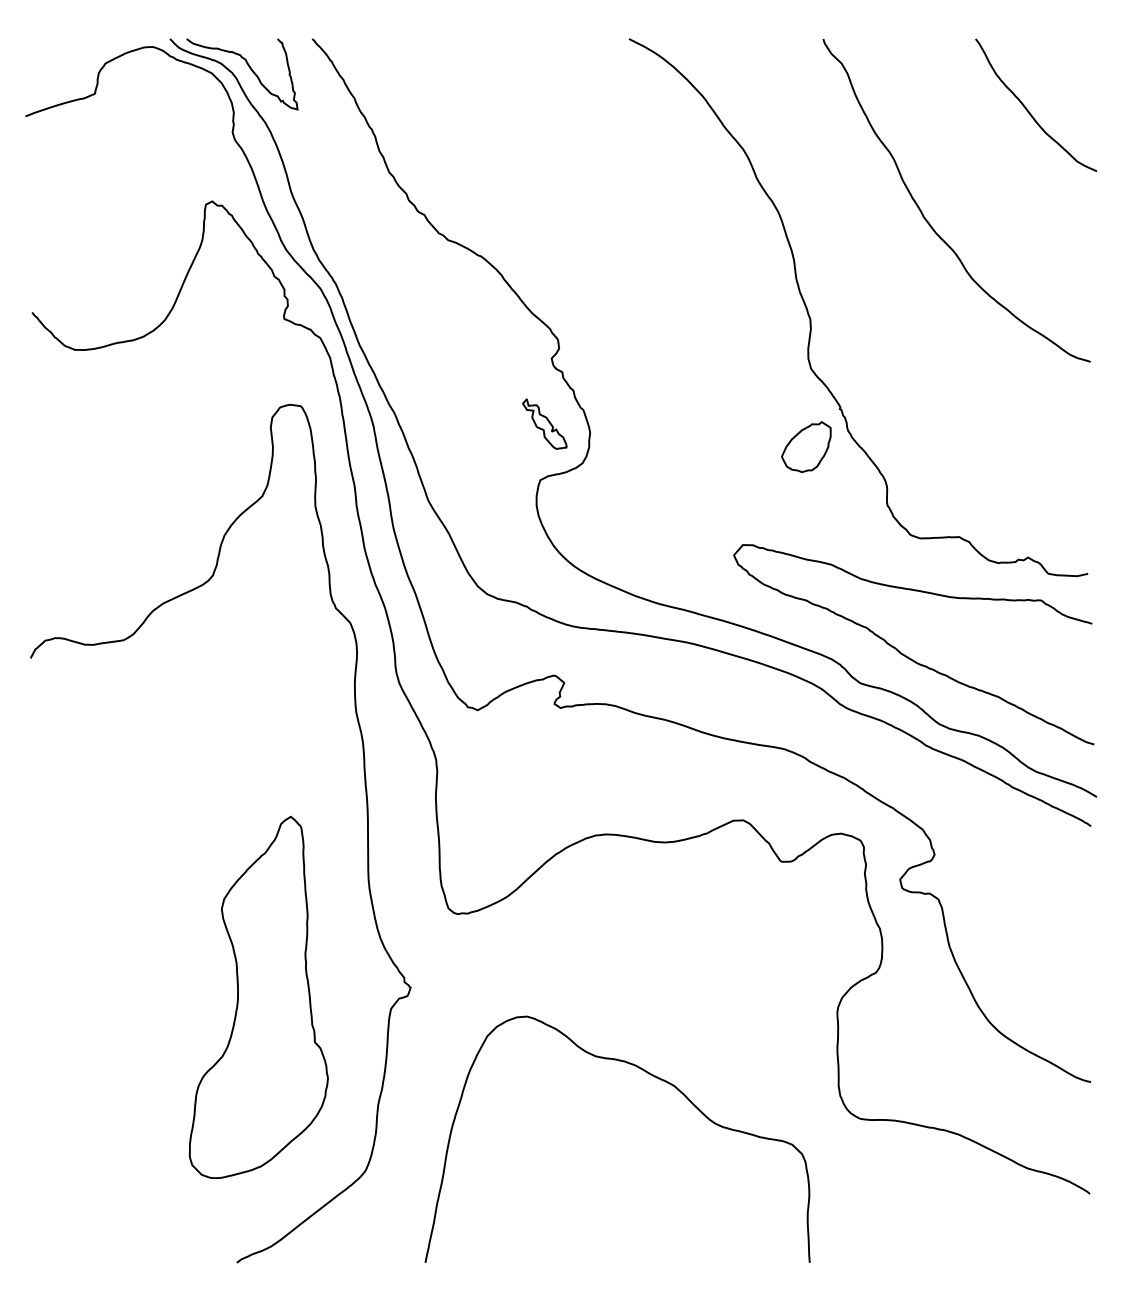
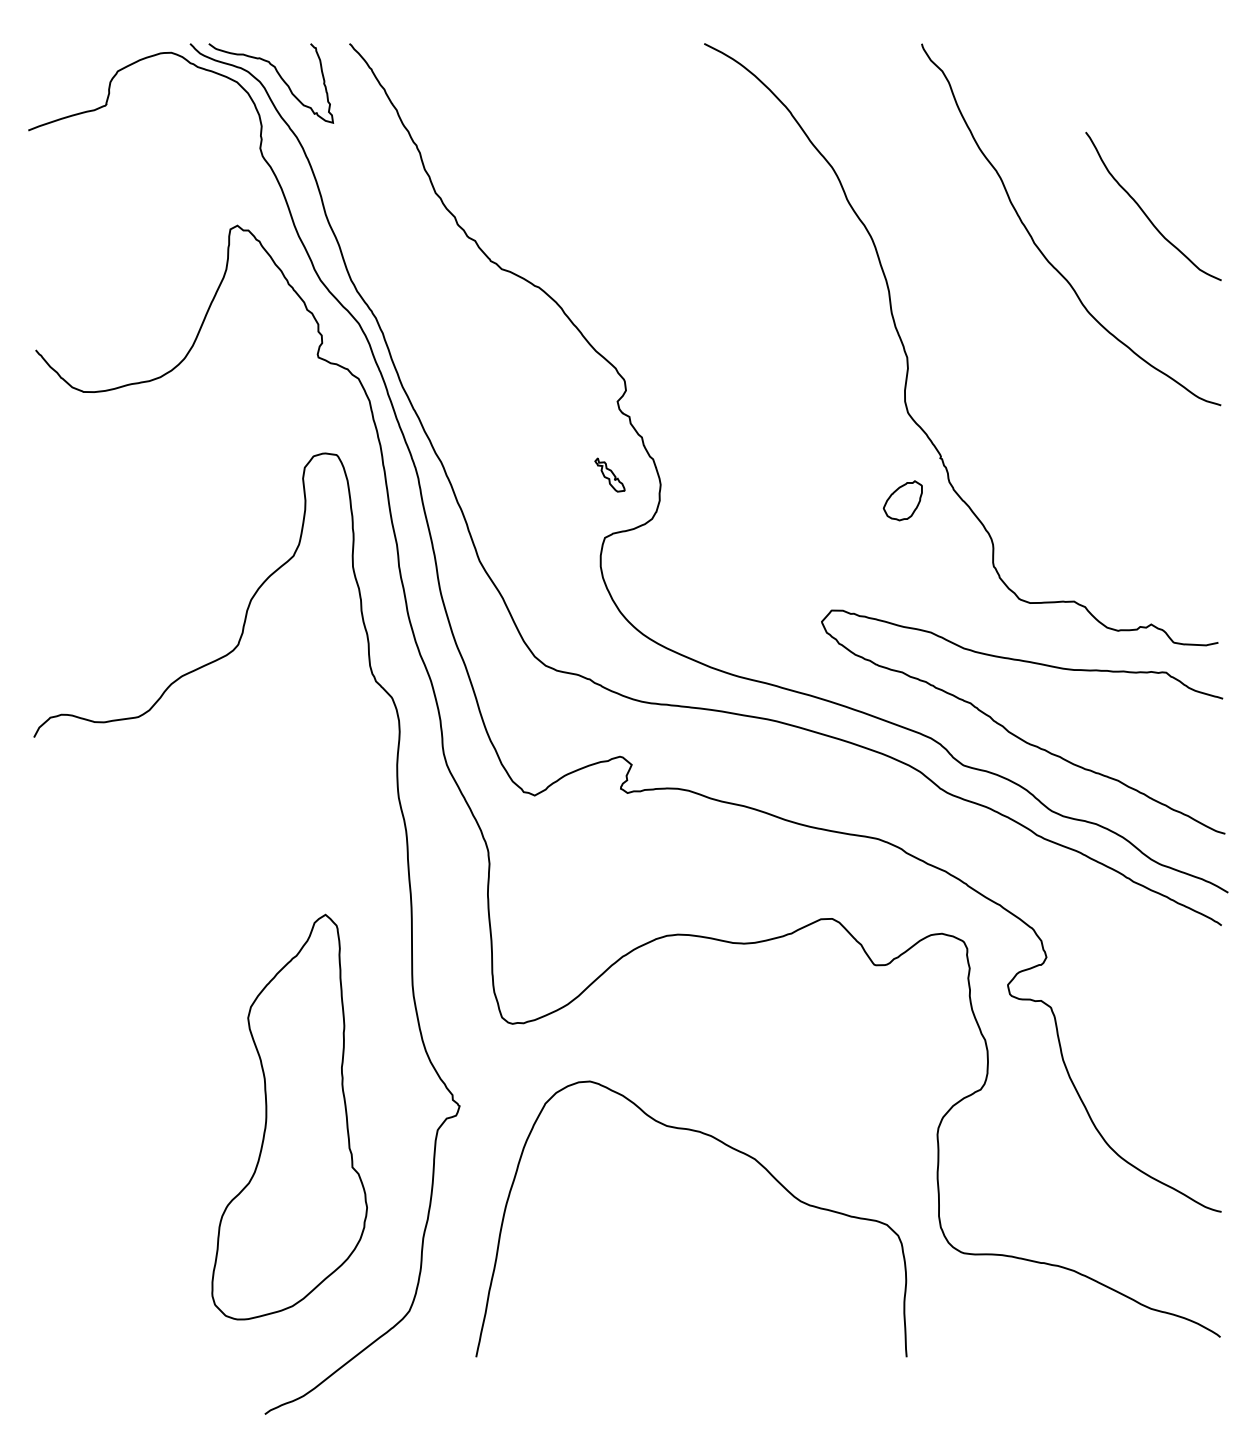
curve: (1027, 108) -> (1143, 210), moved
part: (544, 423) -> (609, 474), size x0.6
part: (806, 446) -> (902, 500), size x0.7
curve: (648, 1074) -> (726, 1146), moved

